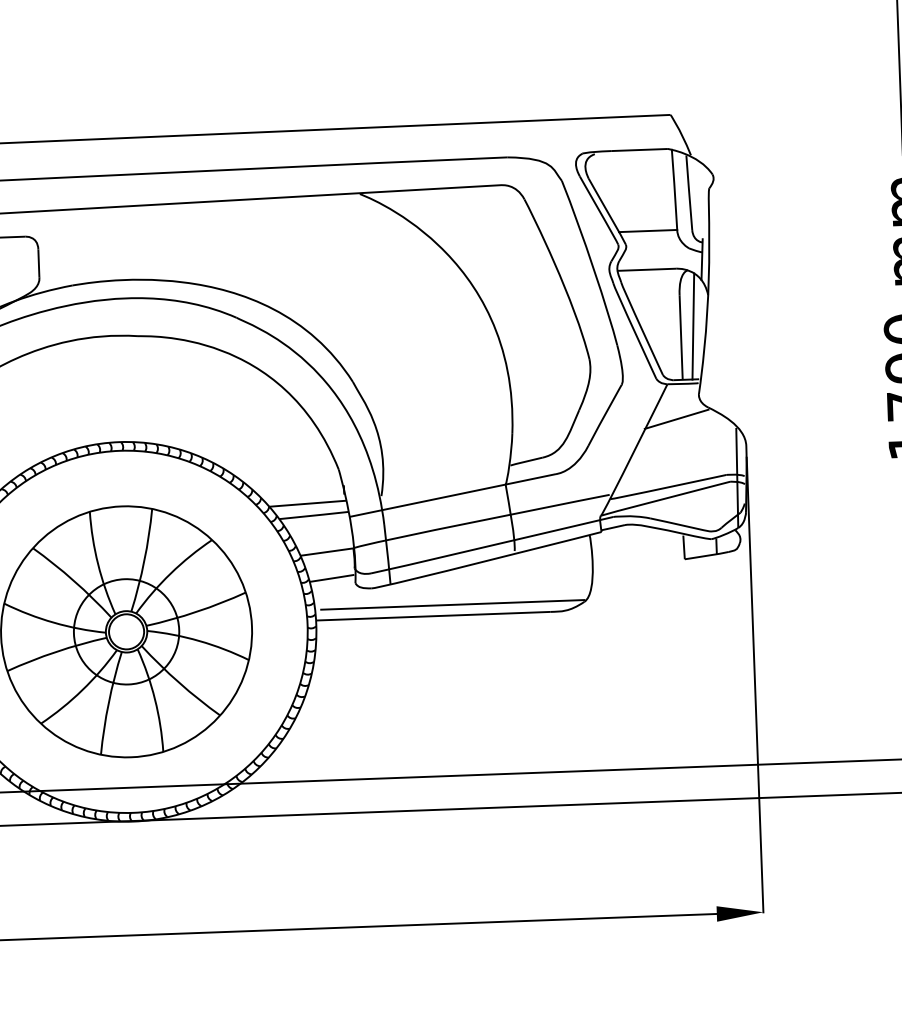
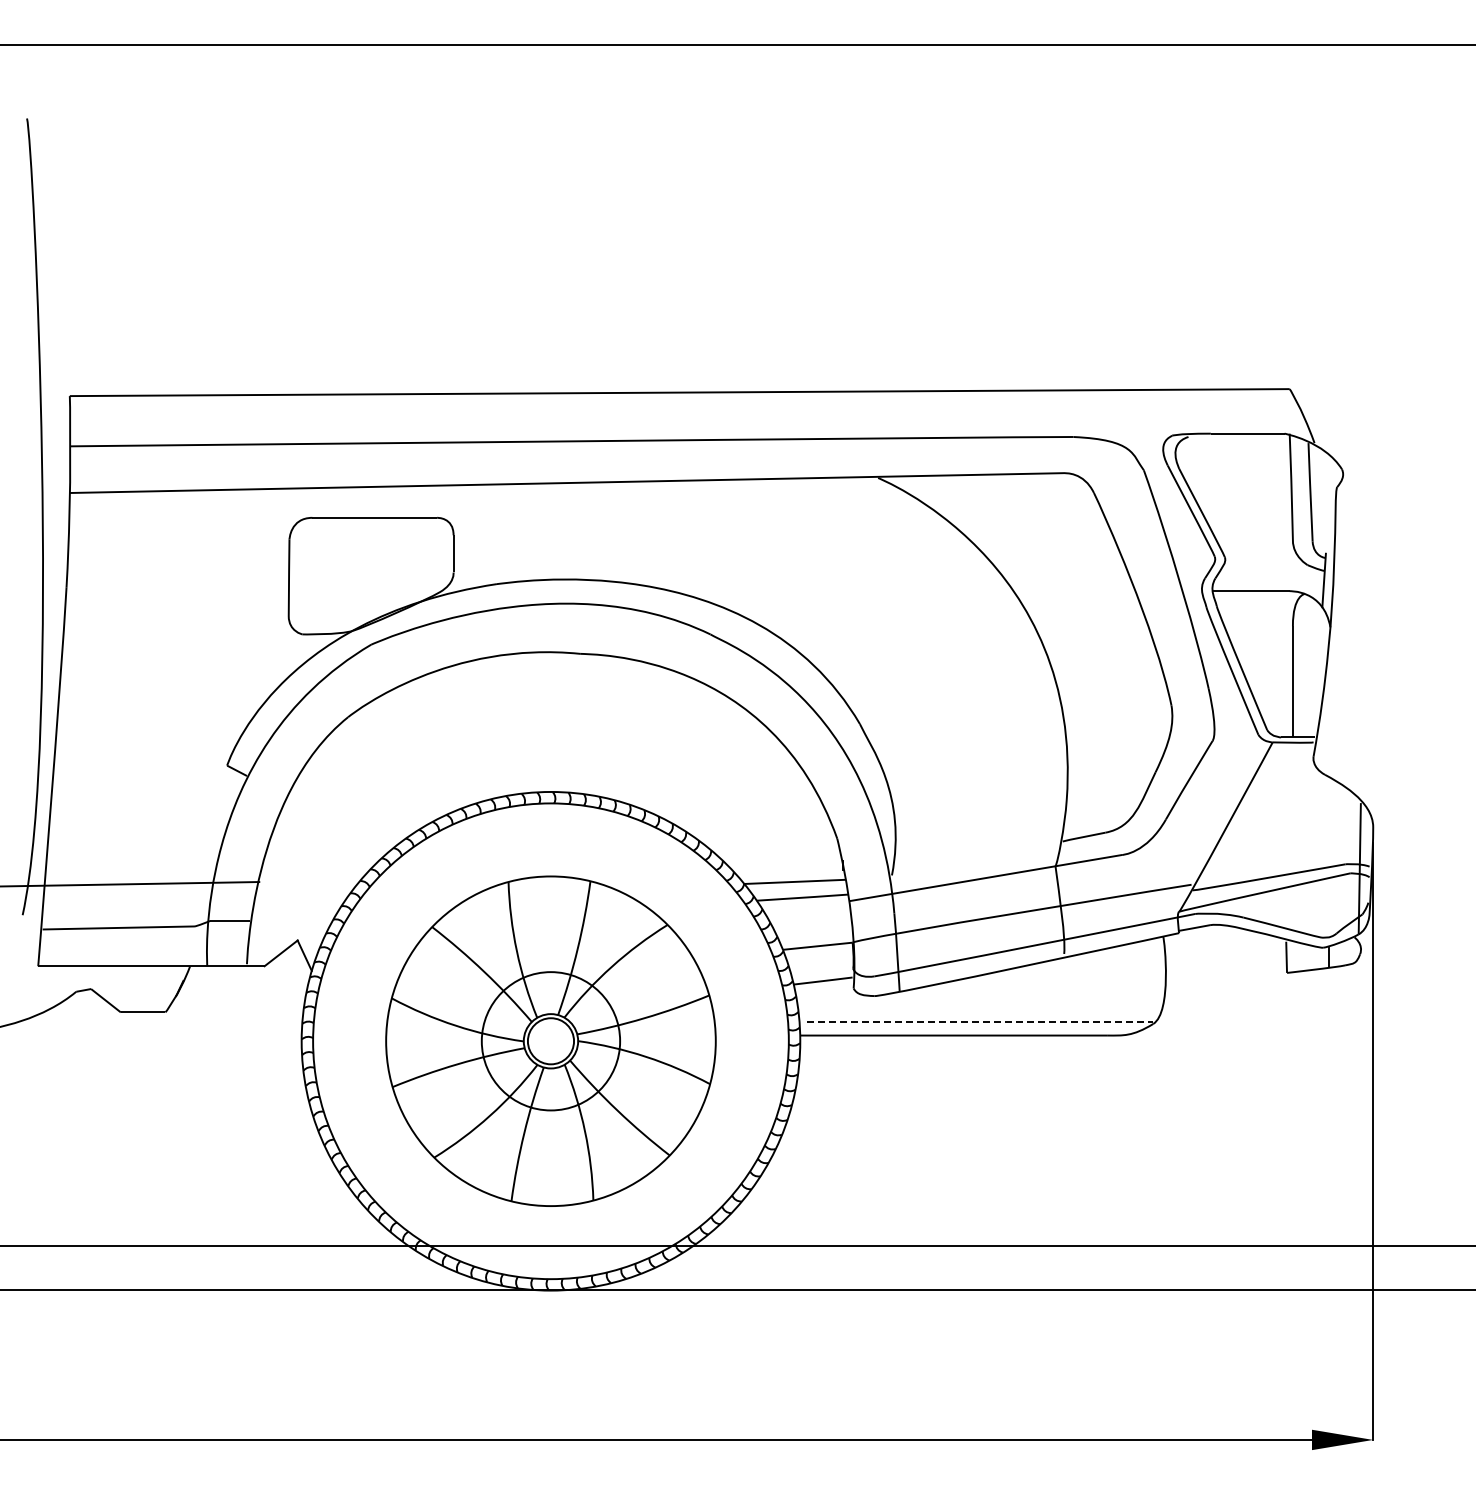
line: (647, 231) -> (1254, 540), removed
line: (693, 326) -> (1309, 667), removed
line: (676, 419) -> (1282, 788), removed
line: (452, 604) -> (980, 1021), solid -> dashed

